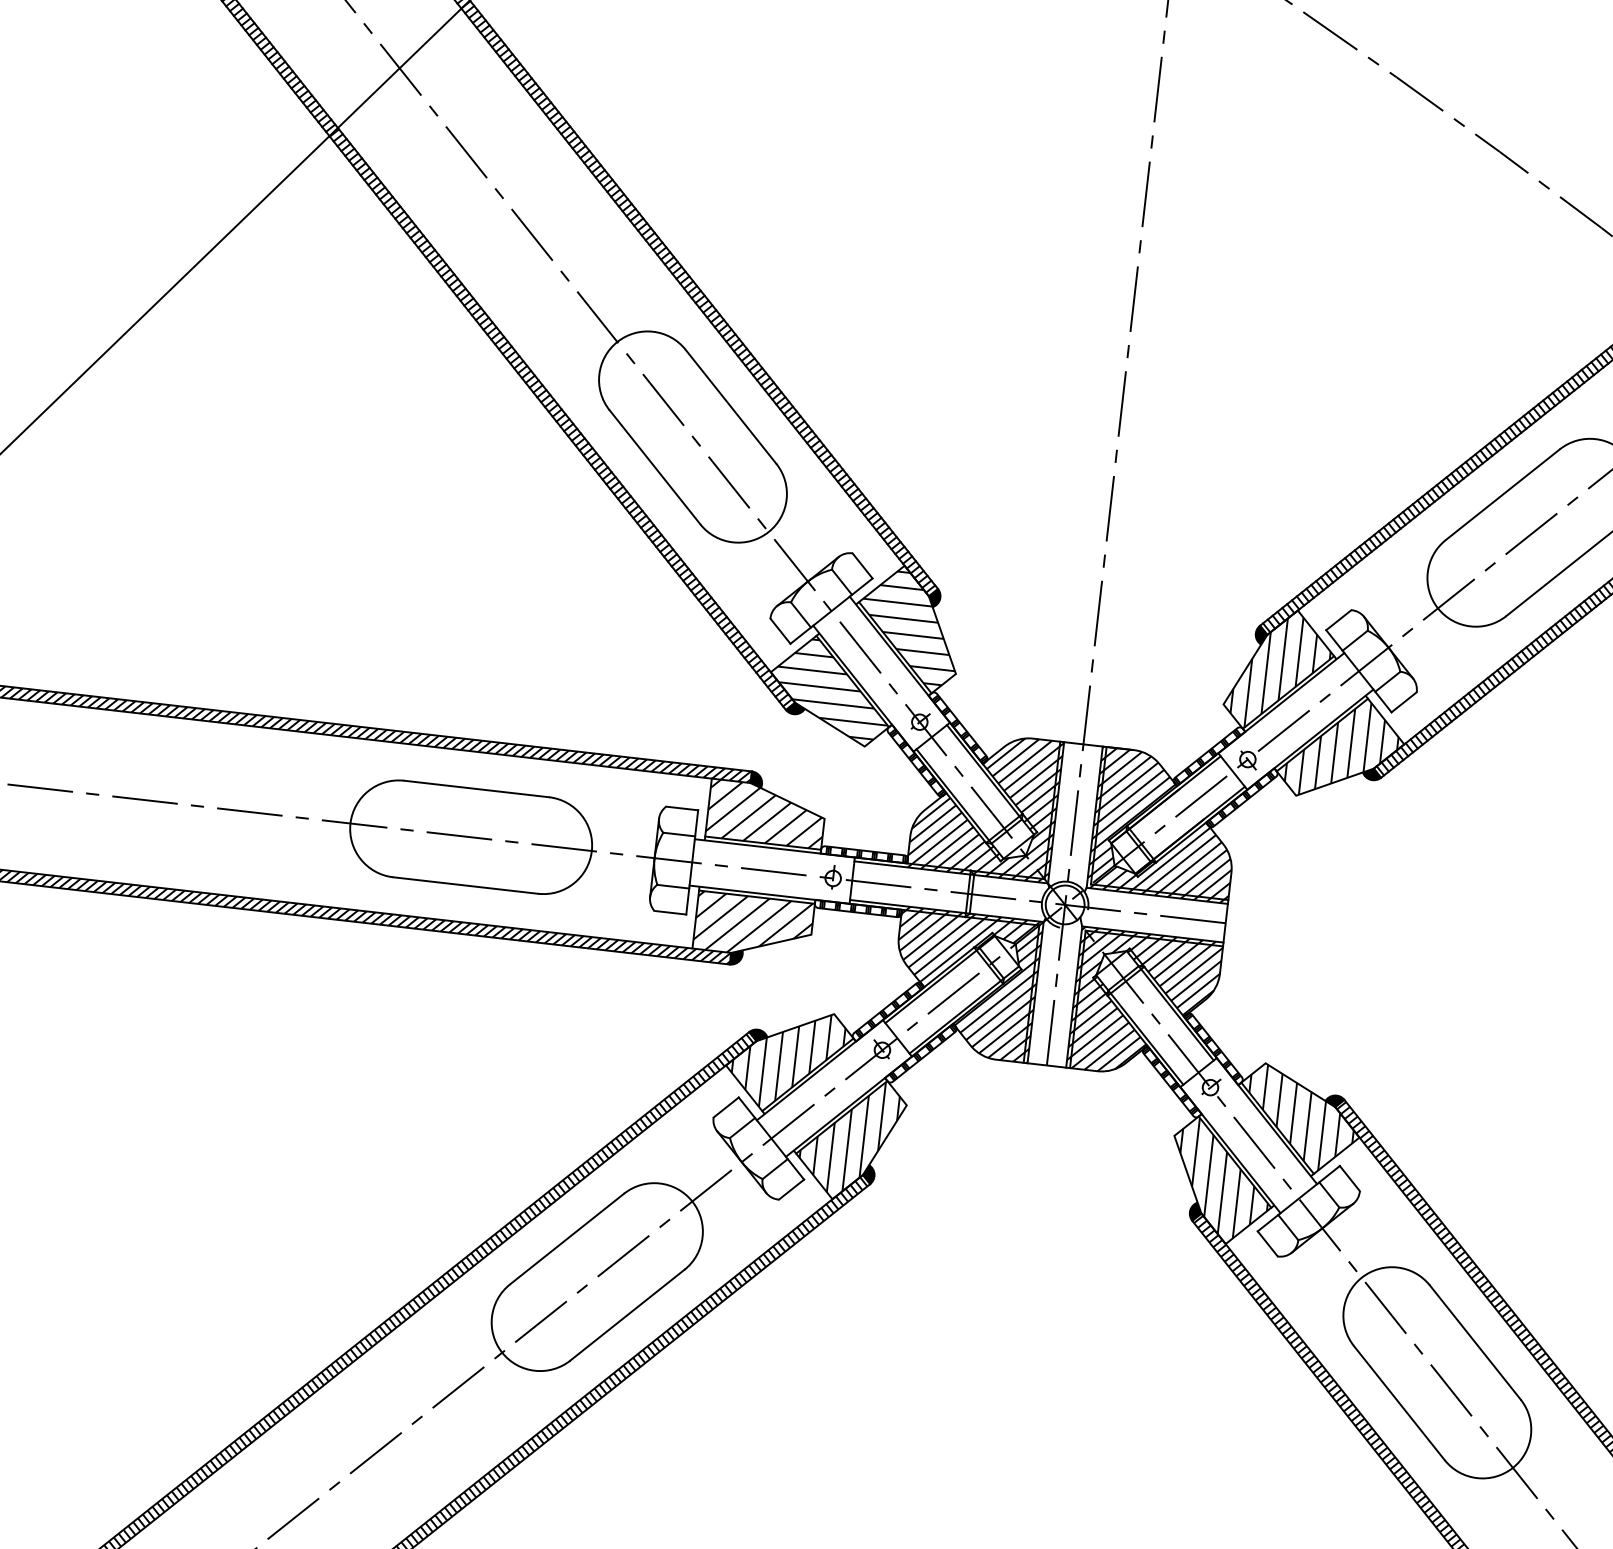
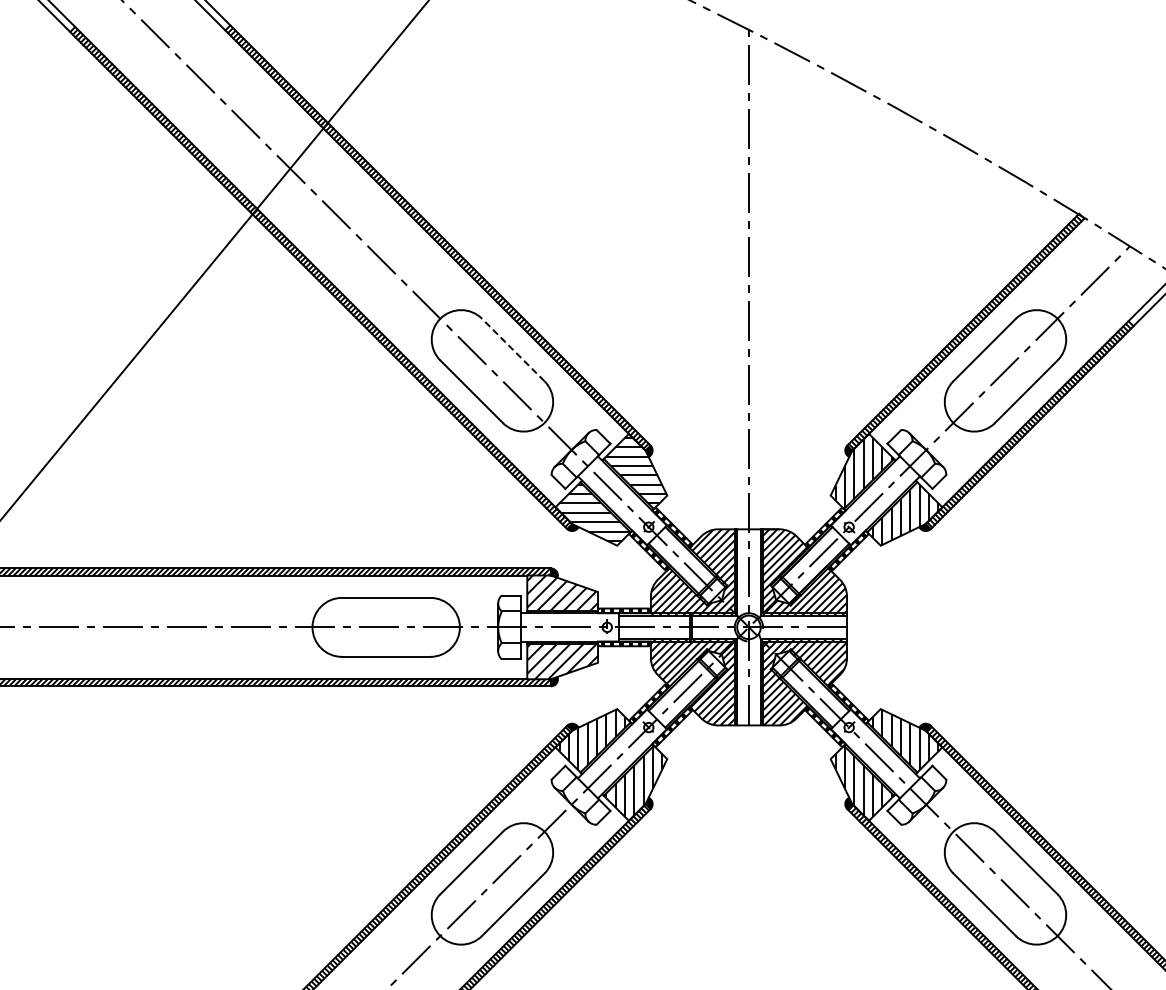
line: (729, 405) -> (512, 349), solid -> dashed

